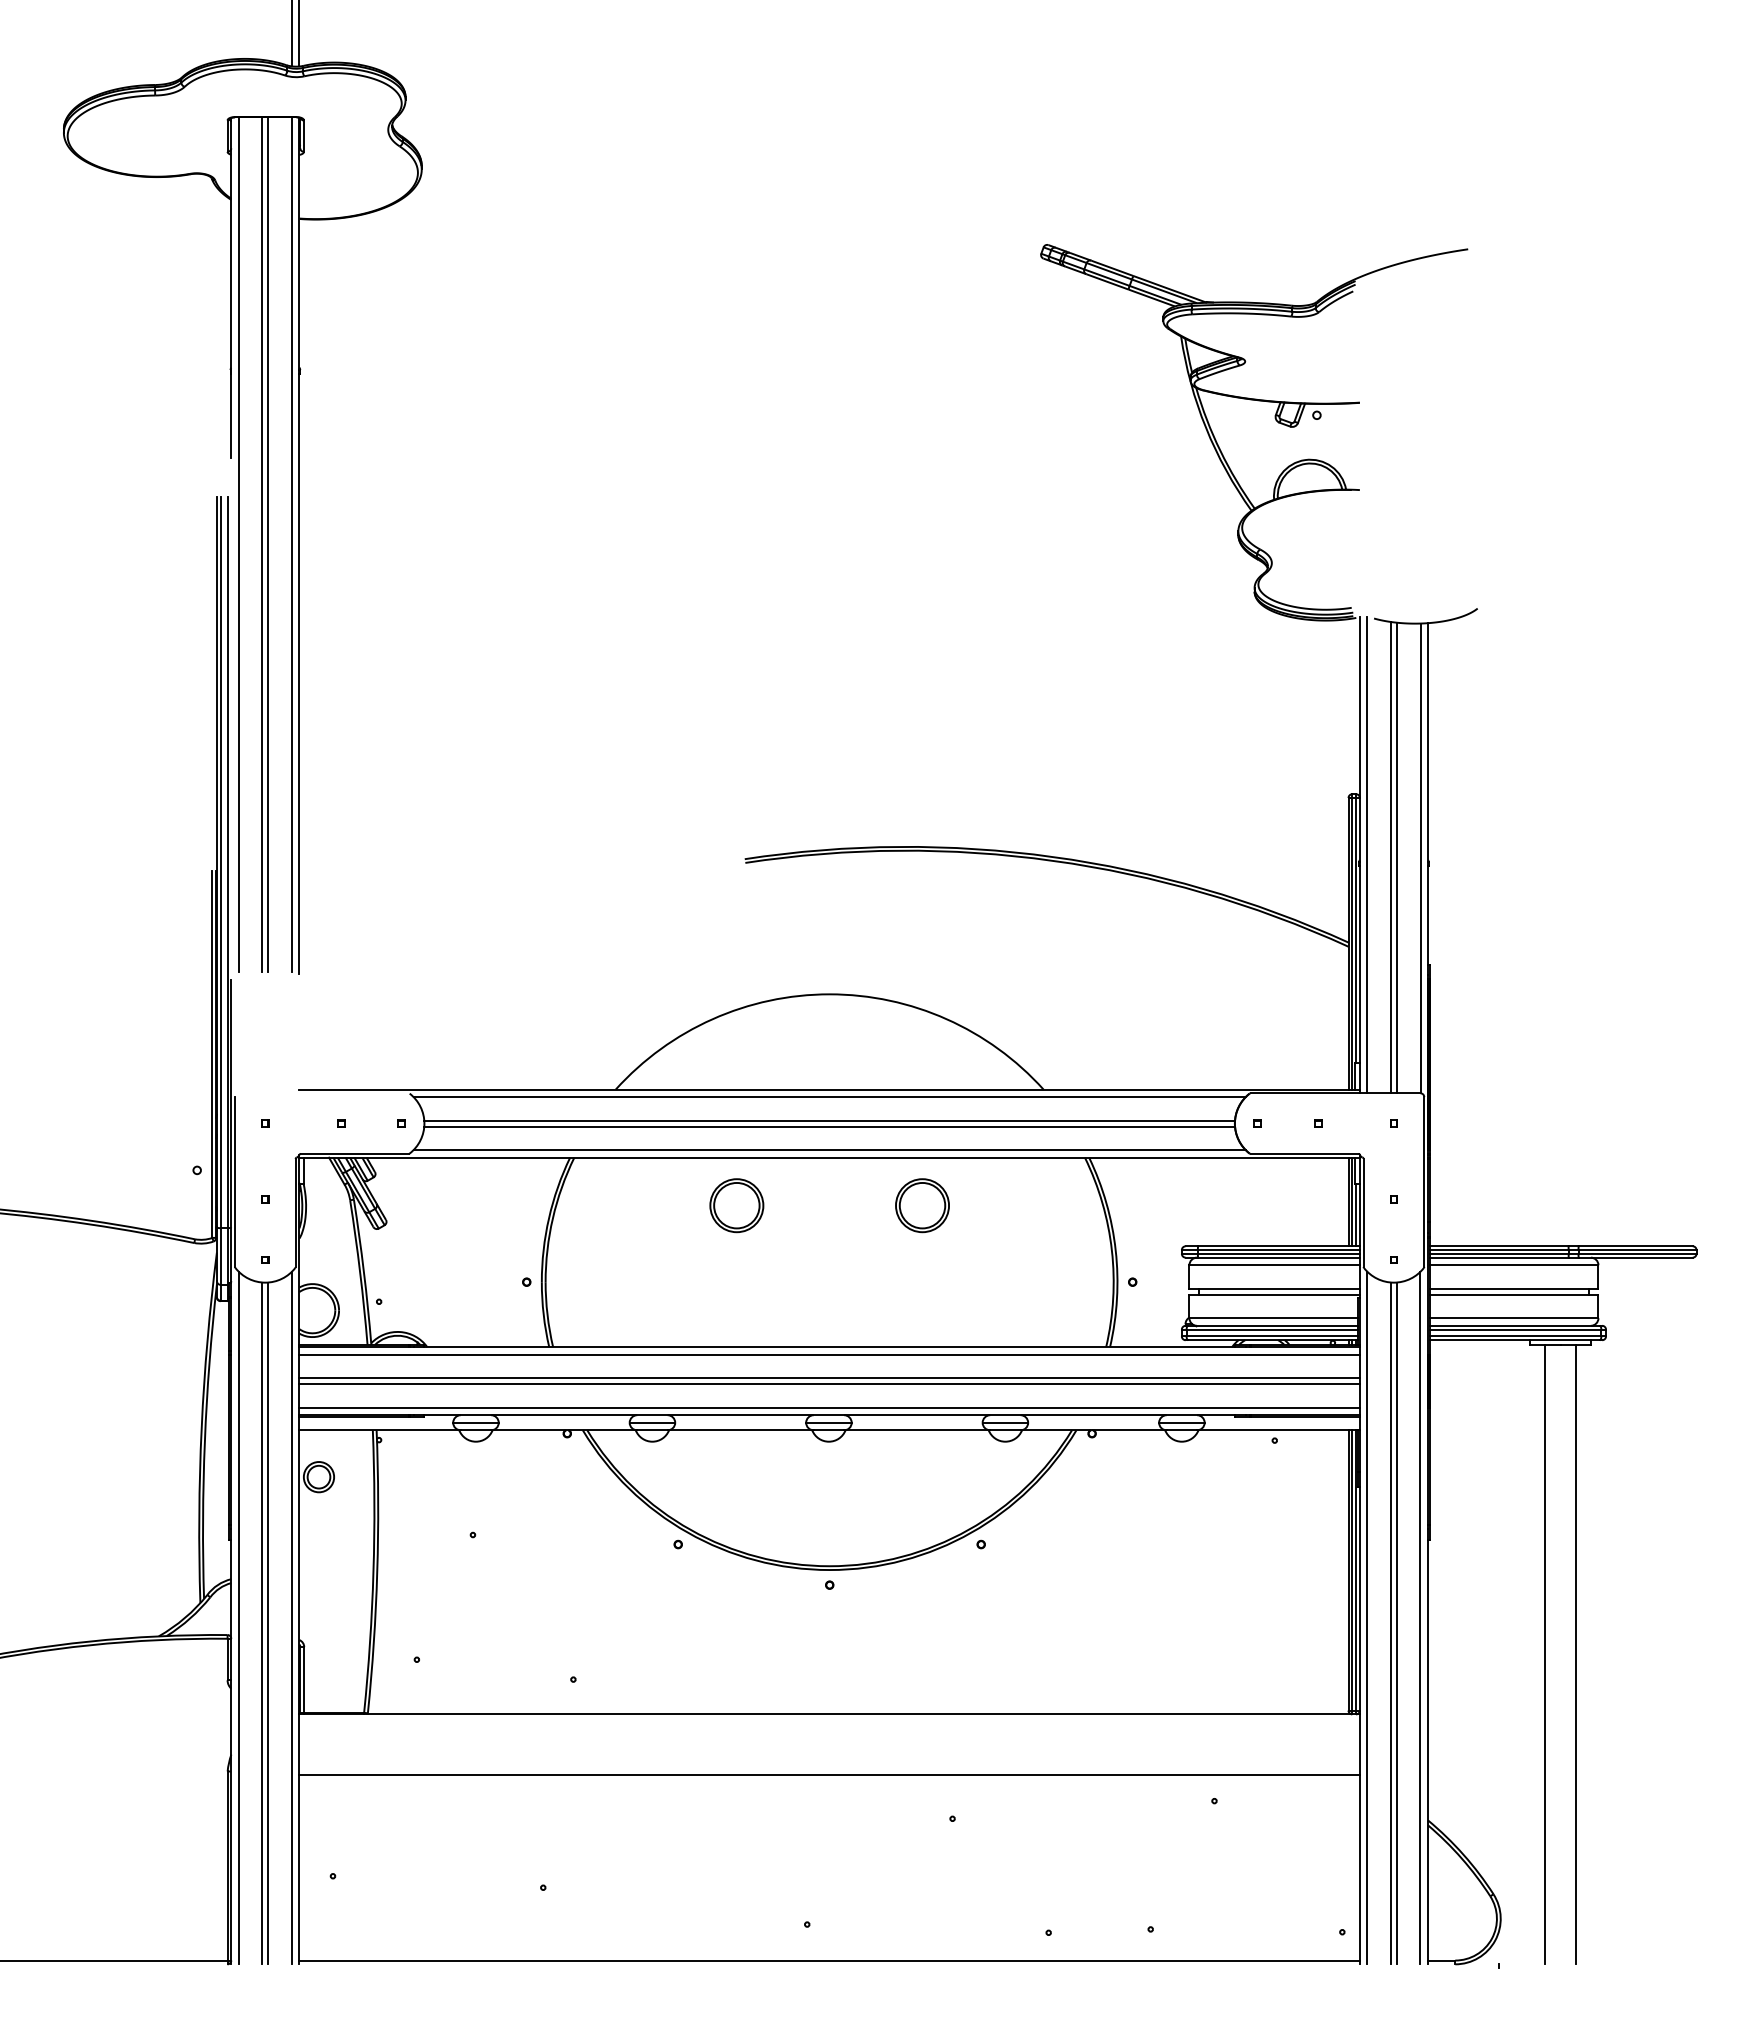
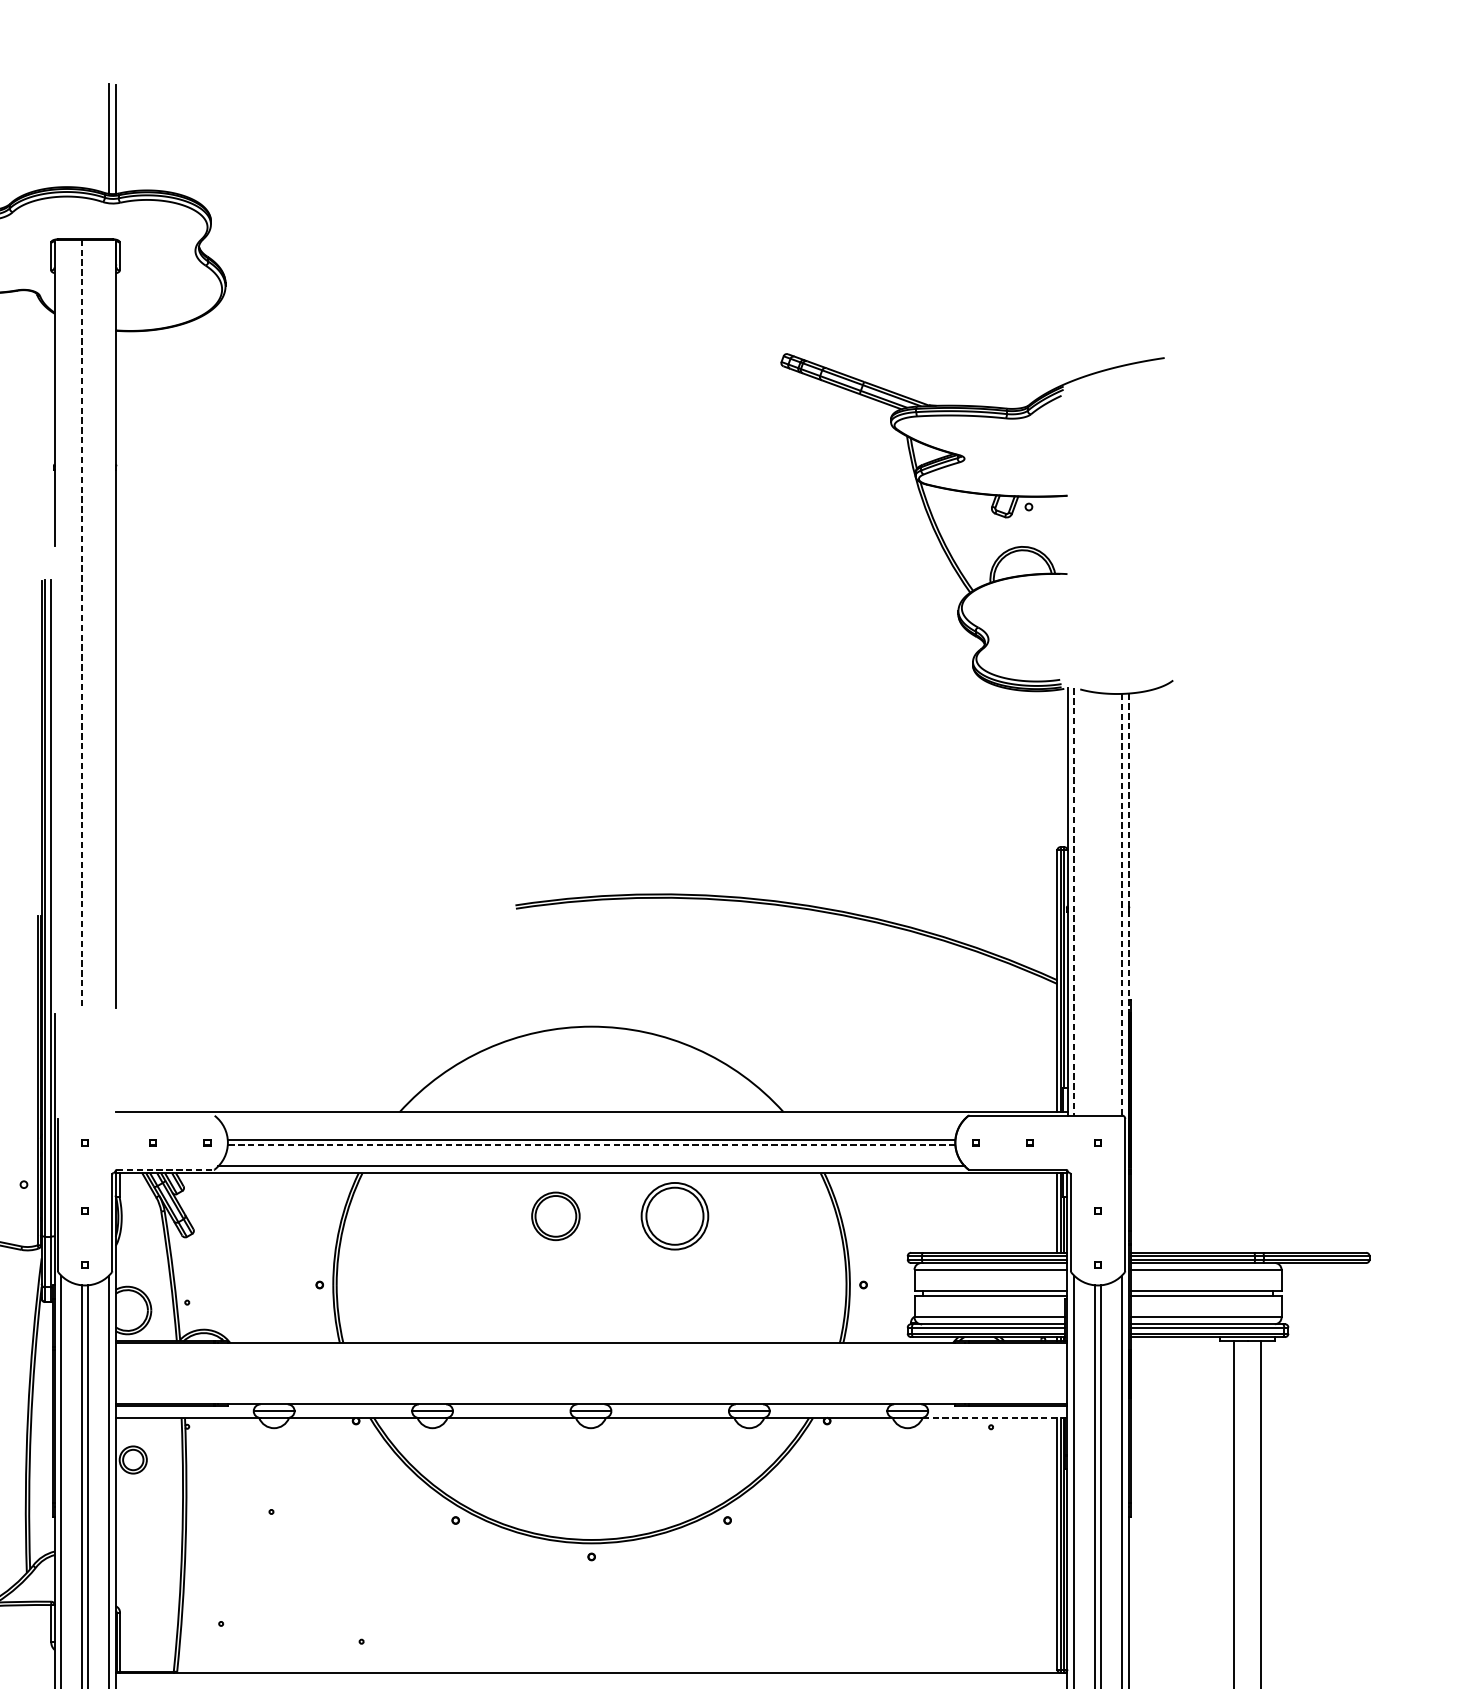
line: (238, 544) -> (61, 622), removed
line: (268, 544) -> (87, 622), removed
line: (291, 544) -> (108, 622), removed
line: (262, 545) -> (82, 623), solid -> dashed
line: (1428, 799) -> (1129, 851), solid -> dashed
line: (1367, 855) -> (1074, 902), solid -> dashed
line: (1390, 857) -> (1094, 903), removed
line: (1397, 857) -> (1101, 903), removed
line: (1420, 858) -> (1121, 904), solid -> dashed
line: (829, 1097) -> (591, 1119), removed
line: (829, 1126) -> (591, 1145), solid -> dashed
line: (355, 1153) -> (166, 1169), solid -> dashed
part: (736, 1205) -> (555, 1216), moved
part: (922, 1205) -> (674, 1216), size x1.4
line: (829, 1354) -> (591, 1349), removed
line: (829, 1378) -> (591, 1371), removed
line: (829, 1384) -> (591, 1376), removed
line: (829, 1407) -> (591, 1397), removed
line: (1279, 1430) -> (995, 1418), solid -> dashed

